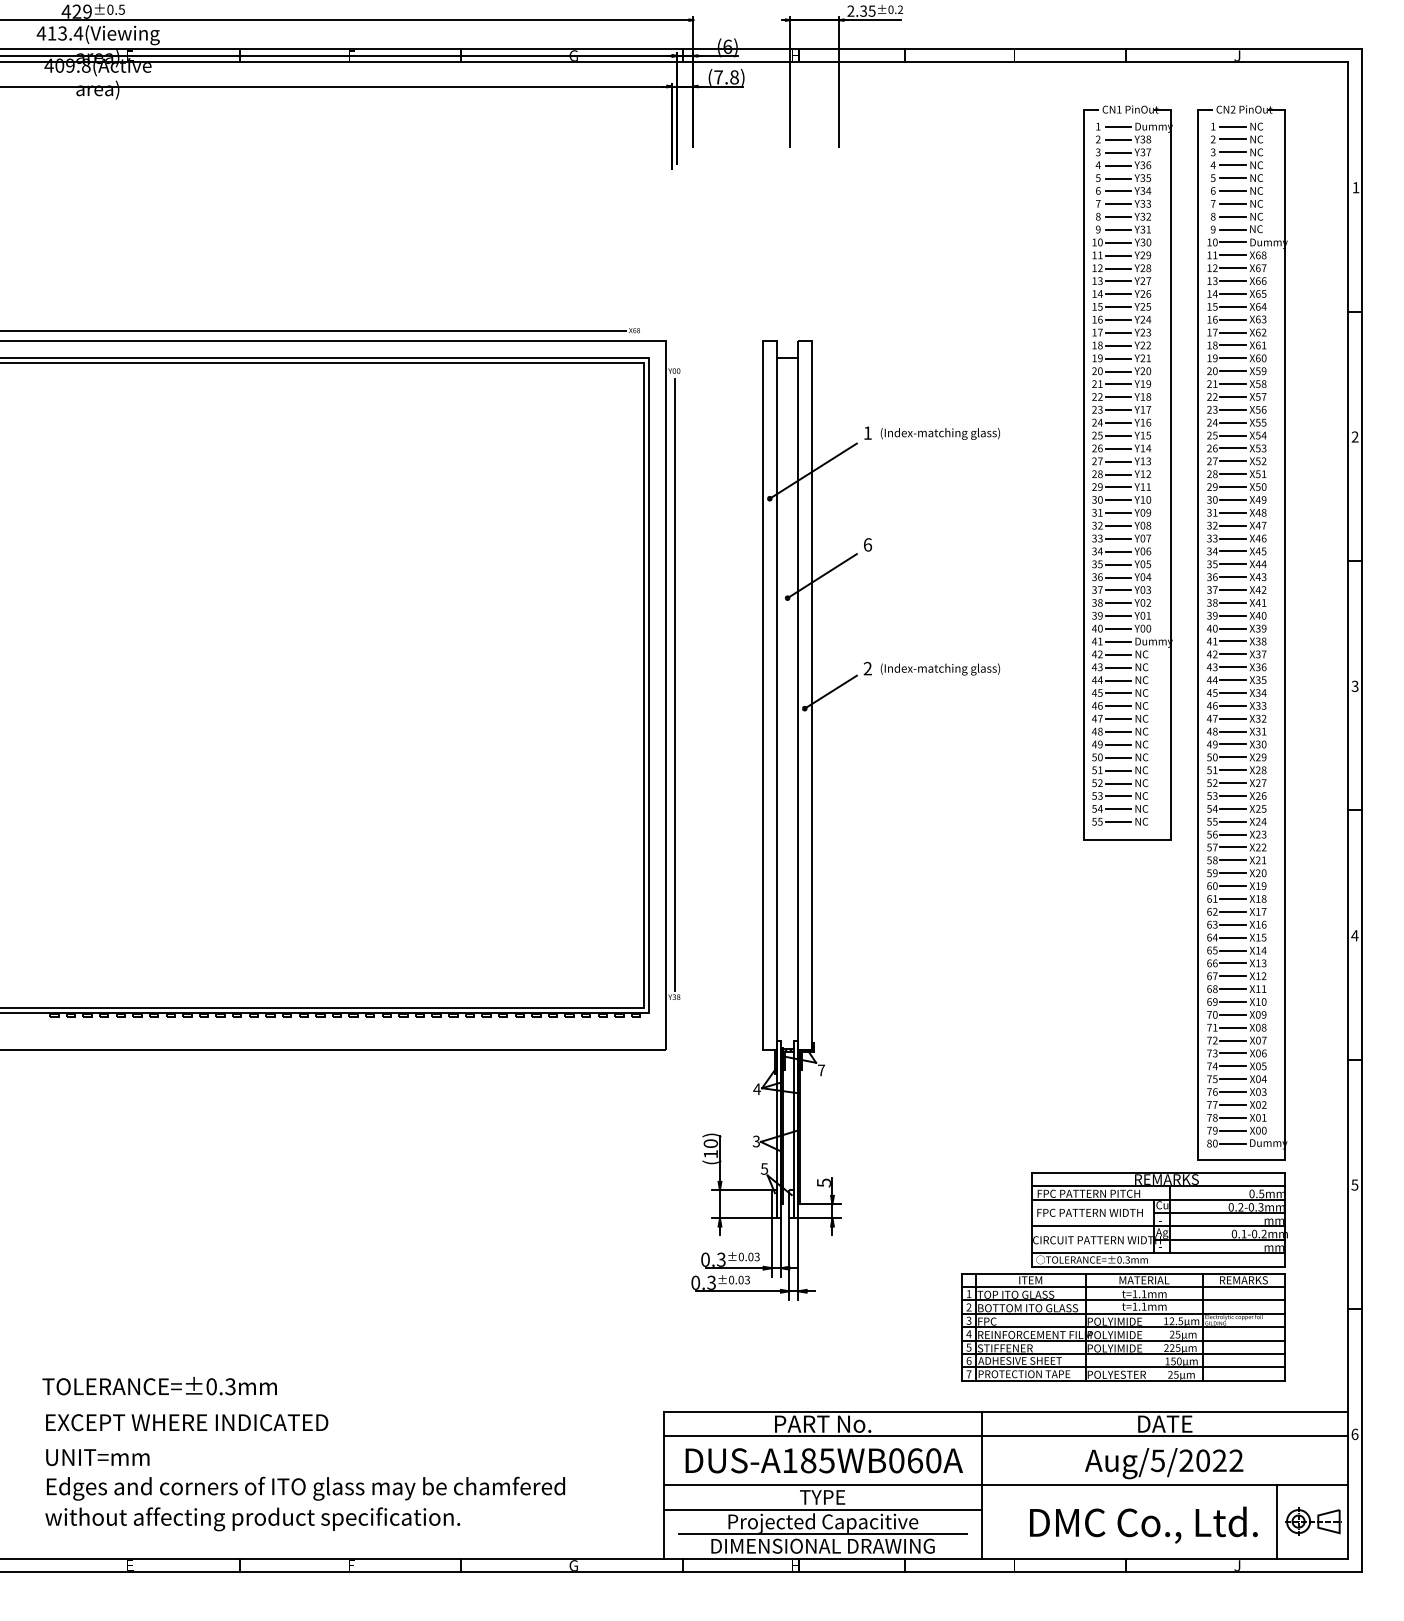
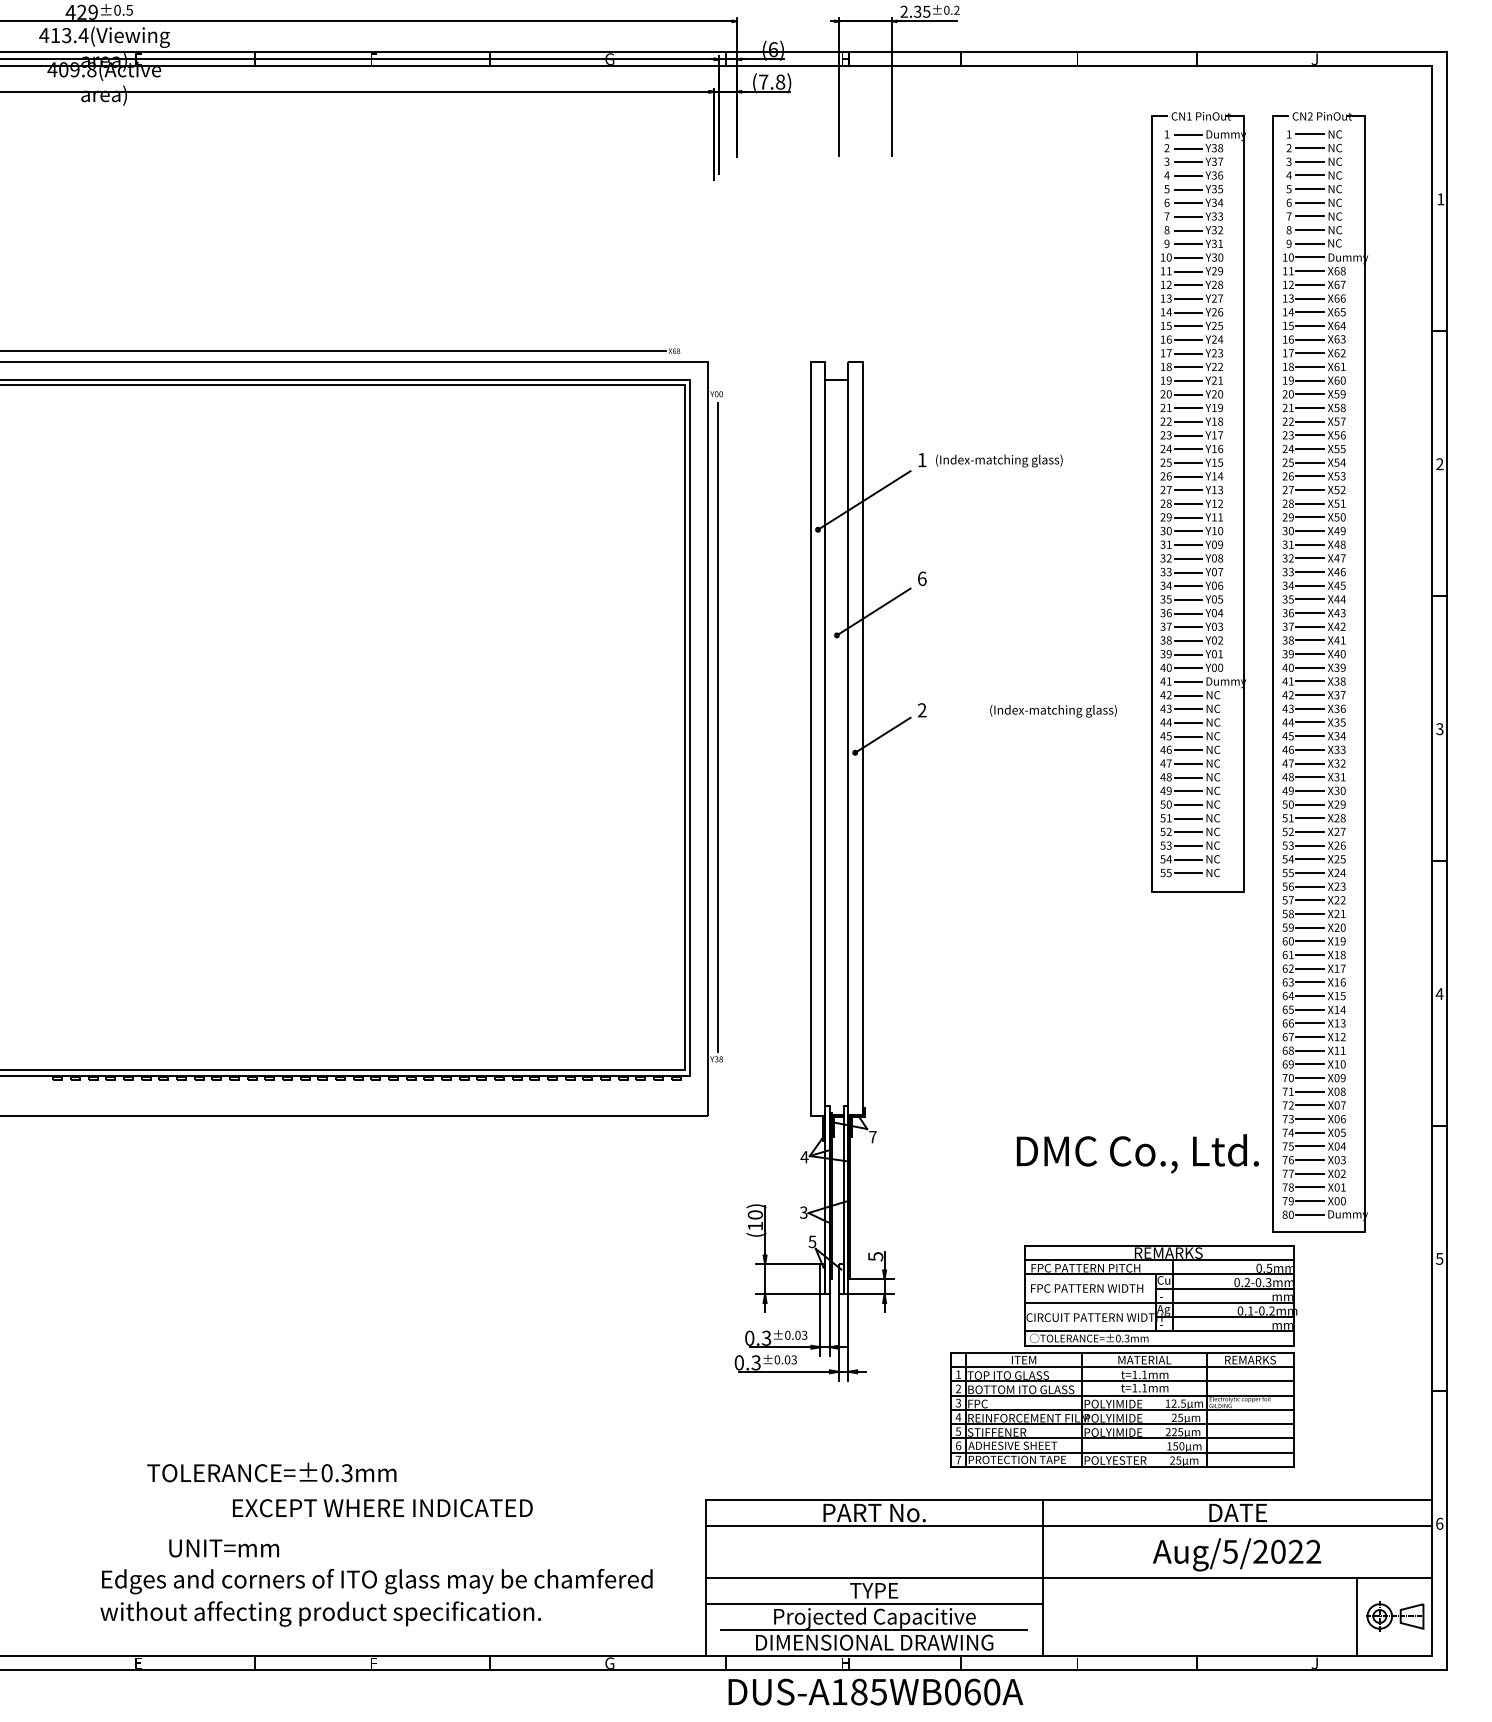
text: (939, 669) -> (1052, 711), moved
part: (1124, 1276) -> (1123, 1356), moved
text: (159, 1385) -> (271, 1471), moved
text: (187, 1422) -> (383, 1508), moved
text: (97, 1457) -> (223, 1548), moved
text: (823, 1460) -> (875, 1691), moved
text: (305, 1503) -> (376, 1597), moved
text: (1143, 1524) -> (1137, 1153), moved

